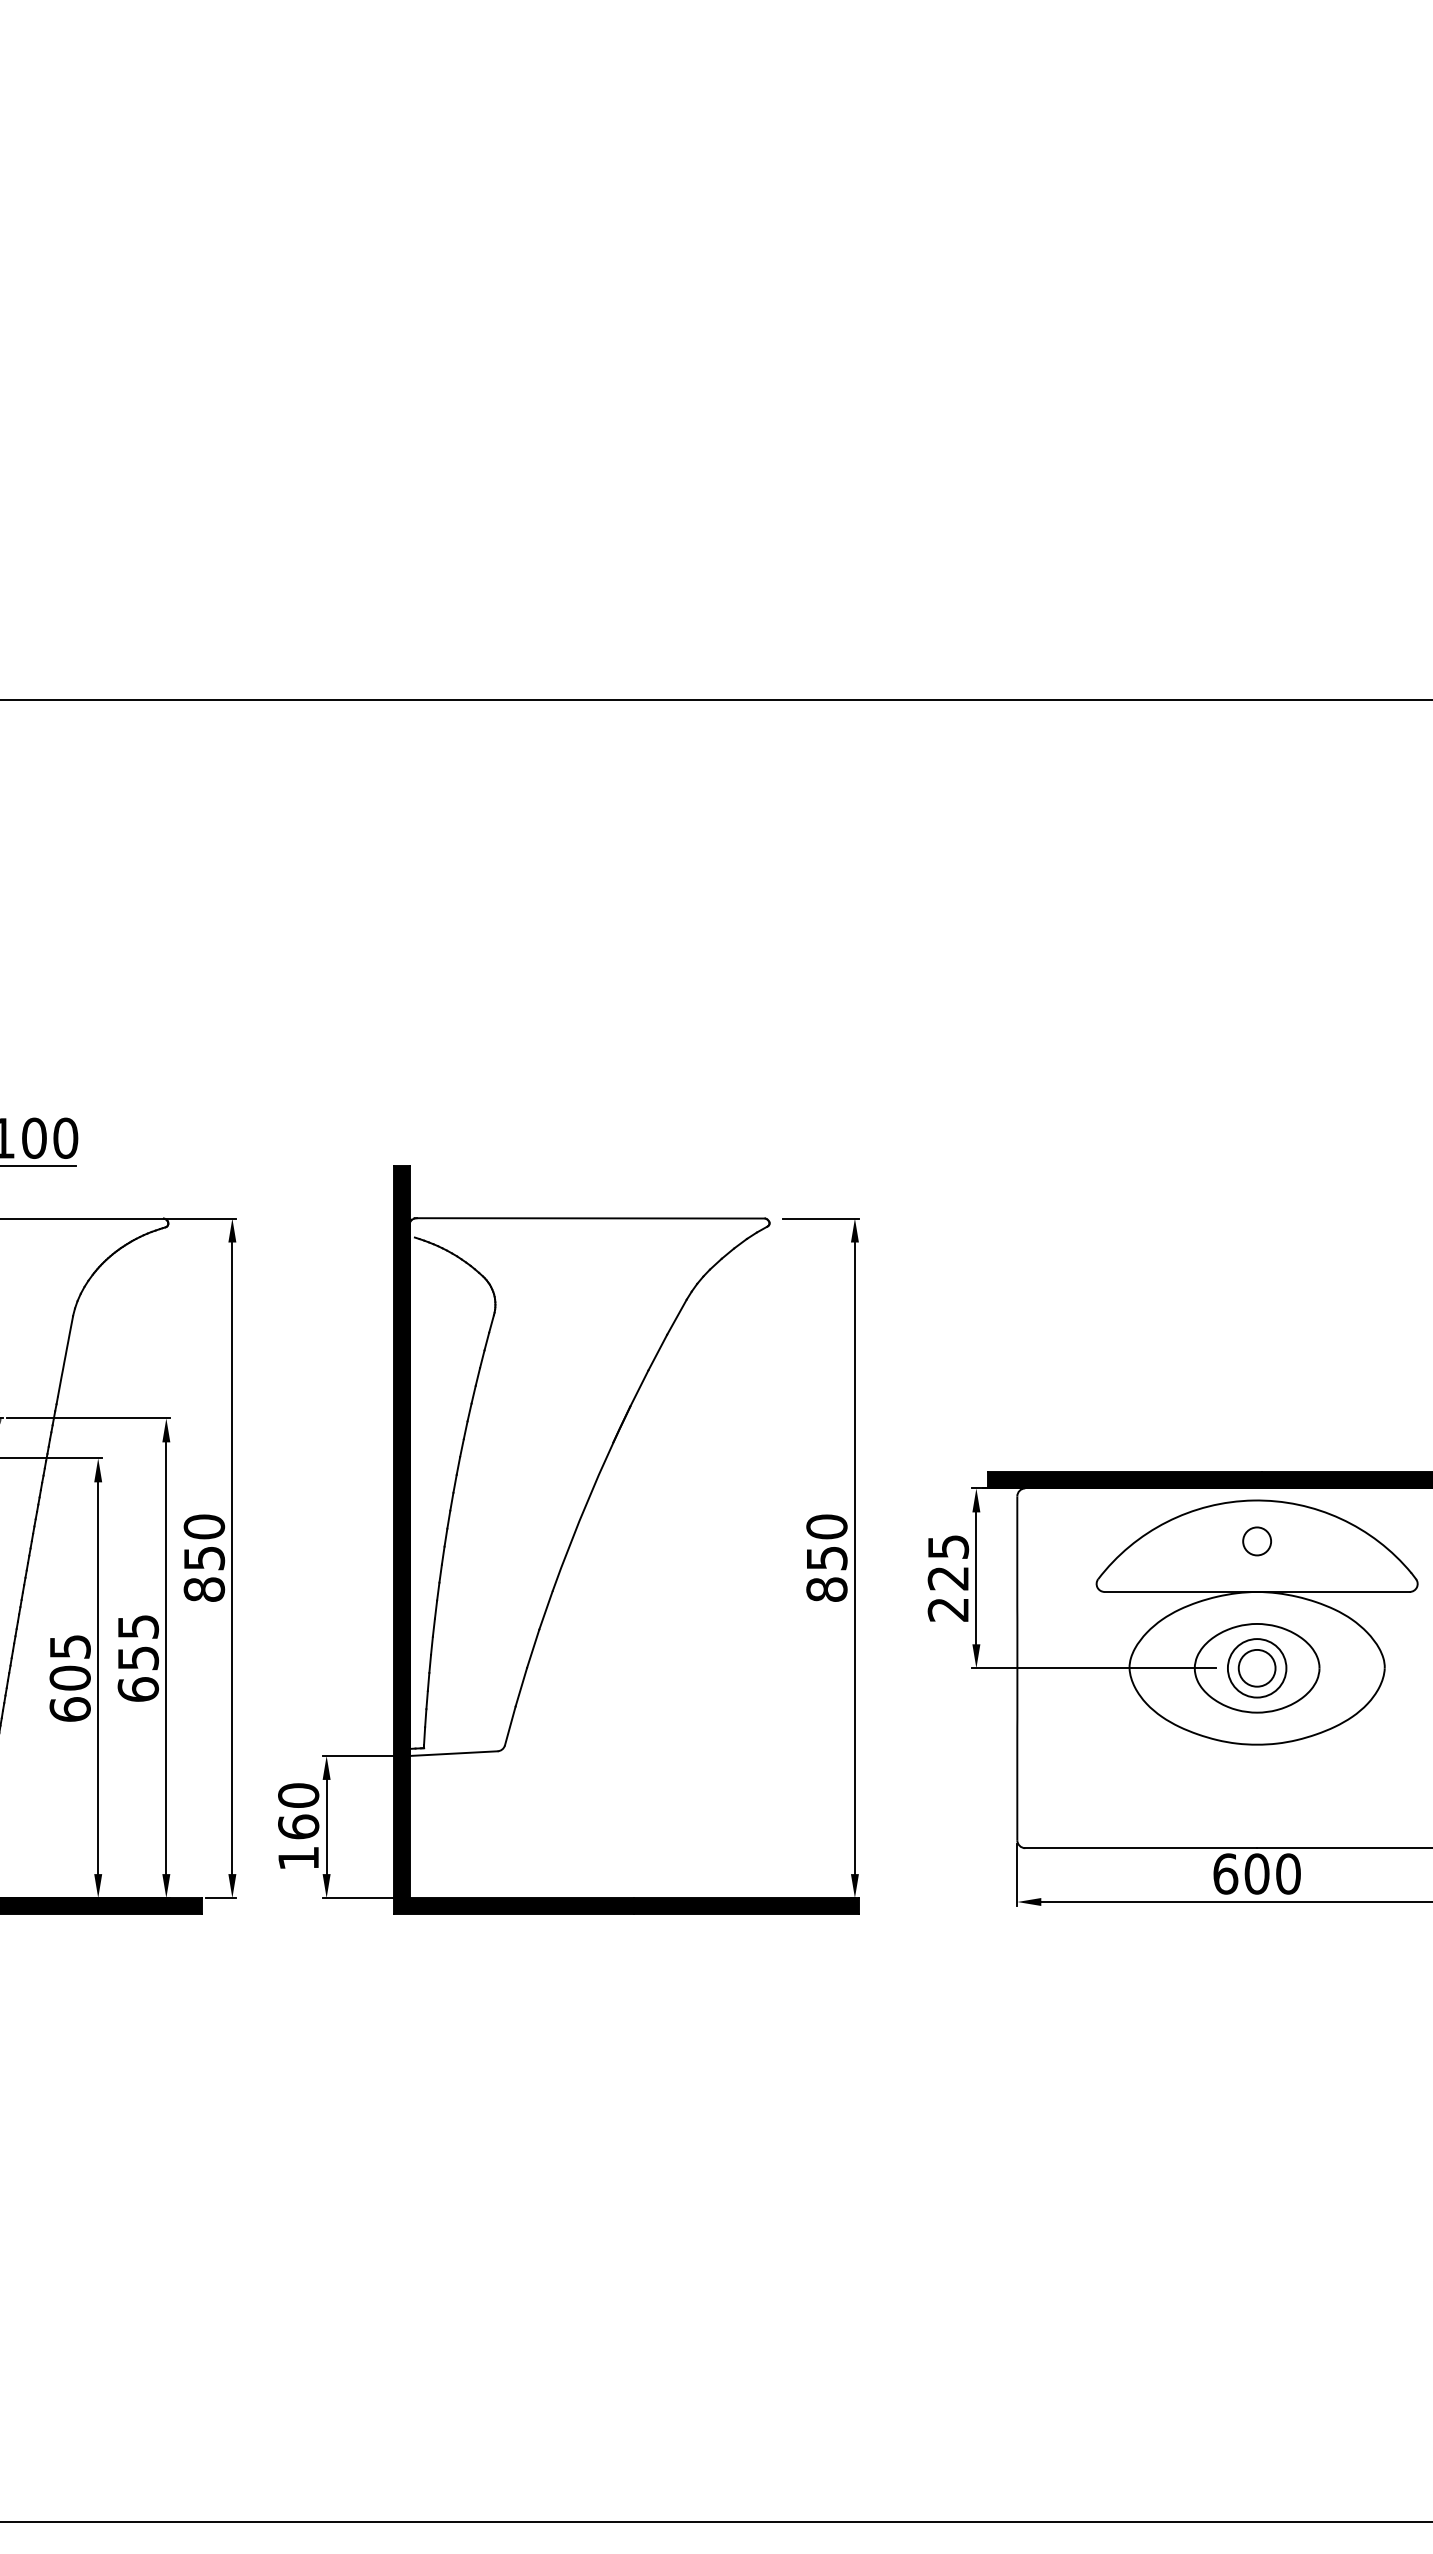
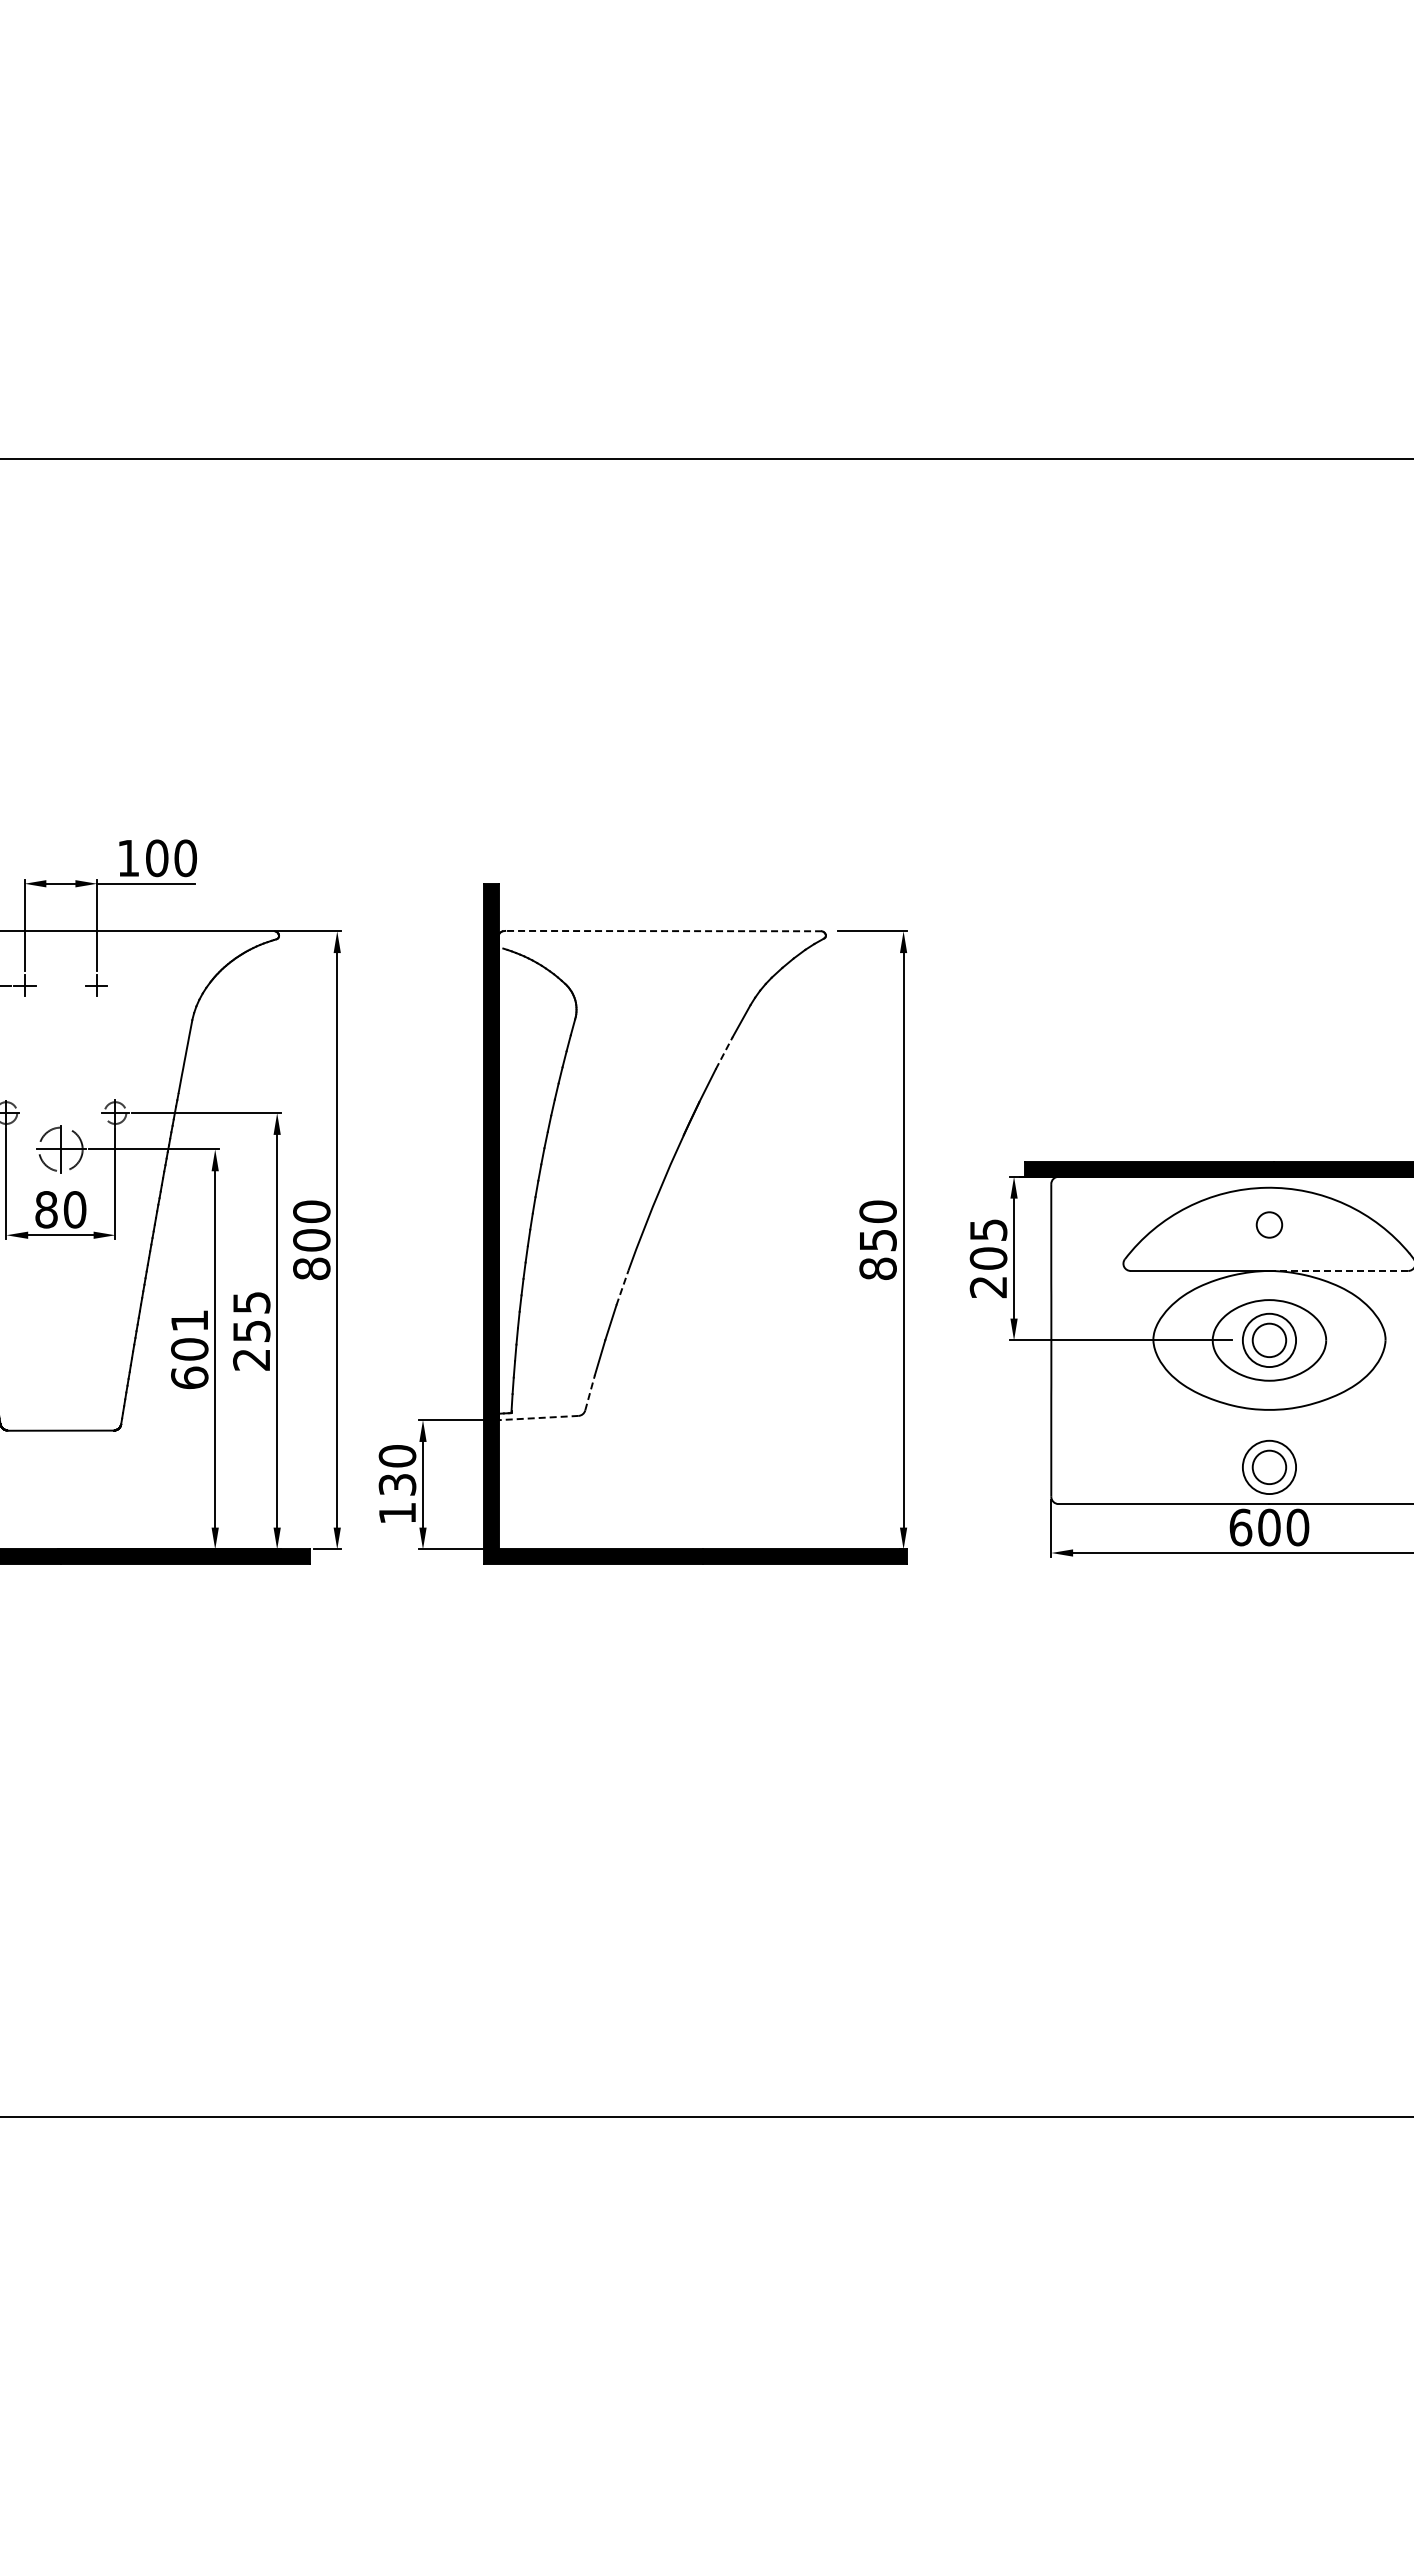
line: (589, 1218) -> (662, 931), solid -> dashed
line: (658, 1351) -> (724, 1052), solid -> dashed
text: (204, 1558) -> (311, 1240), 850 -> 800
text: (948, 1578) -> (988, 1258), 225 -> 205
line: (1334, 1591) -> (1339, 1270), solid -> dashed
line: (545, 1610) -> (622, 1287), solid -> dashed
text: (69, 1646) -> (189, 1320), 605 -> 601
text: (138, 1689) -> (251, 1359), 655 -> 255
line: (510, 1725) -> (590, 1392), solid -> dashed
line: (453, 1754) -> (538, 1418), solid -> dashed
part: (1257, 1806) -> (1269, 1466), added
text: (298, 1826) -> (397, 1484), 160 -> 130

